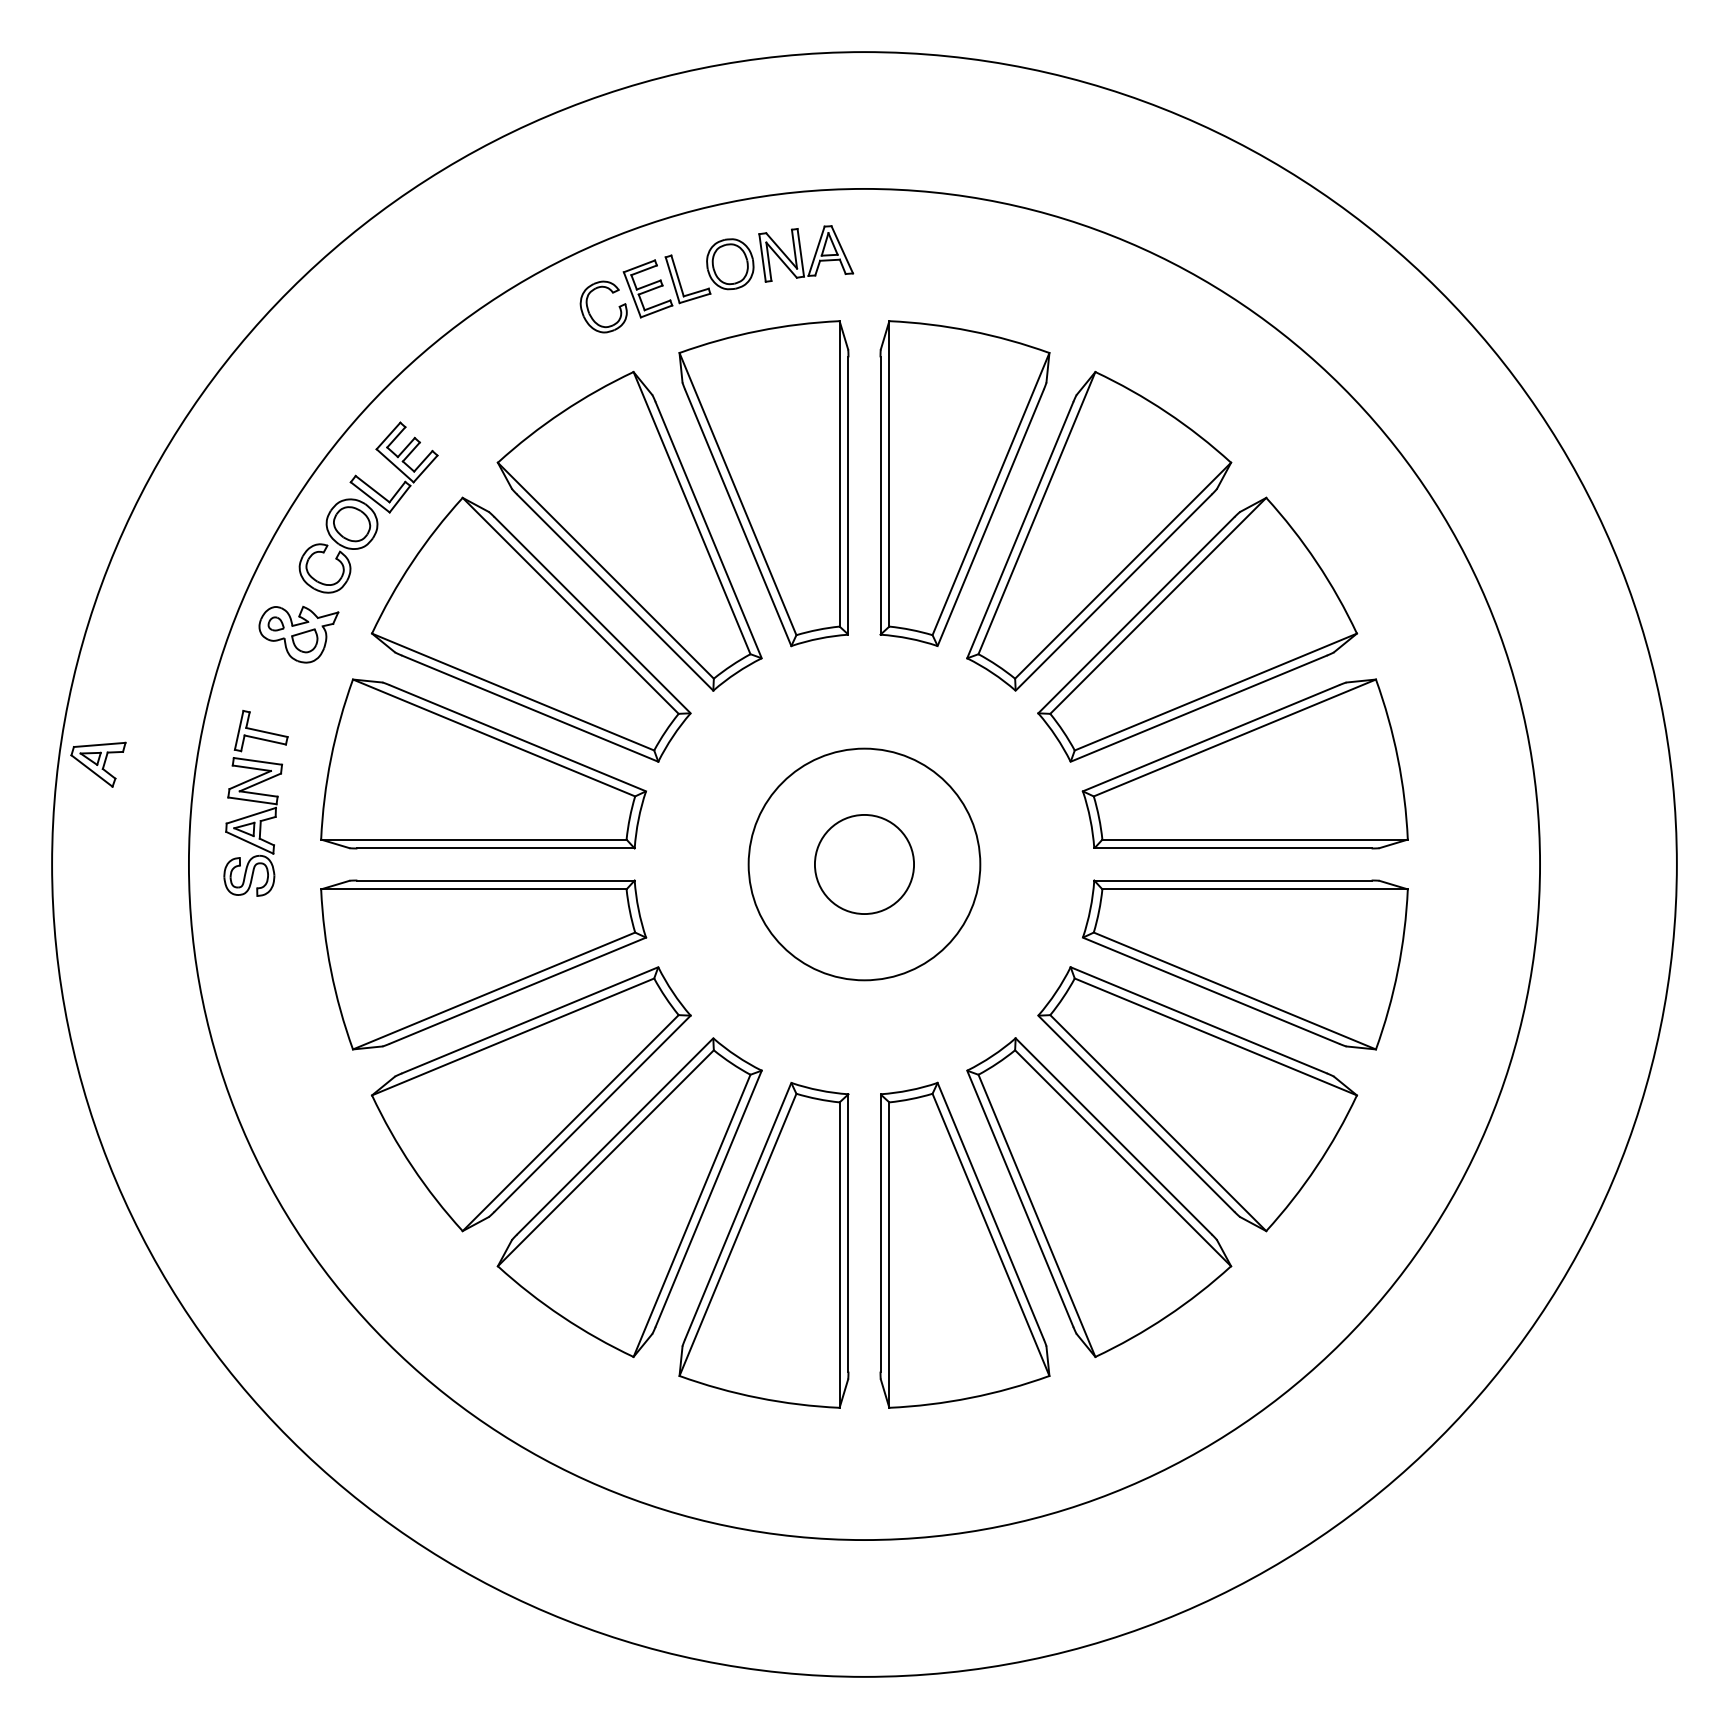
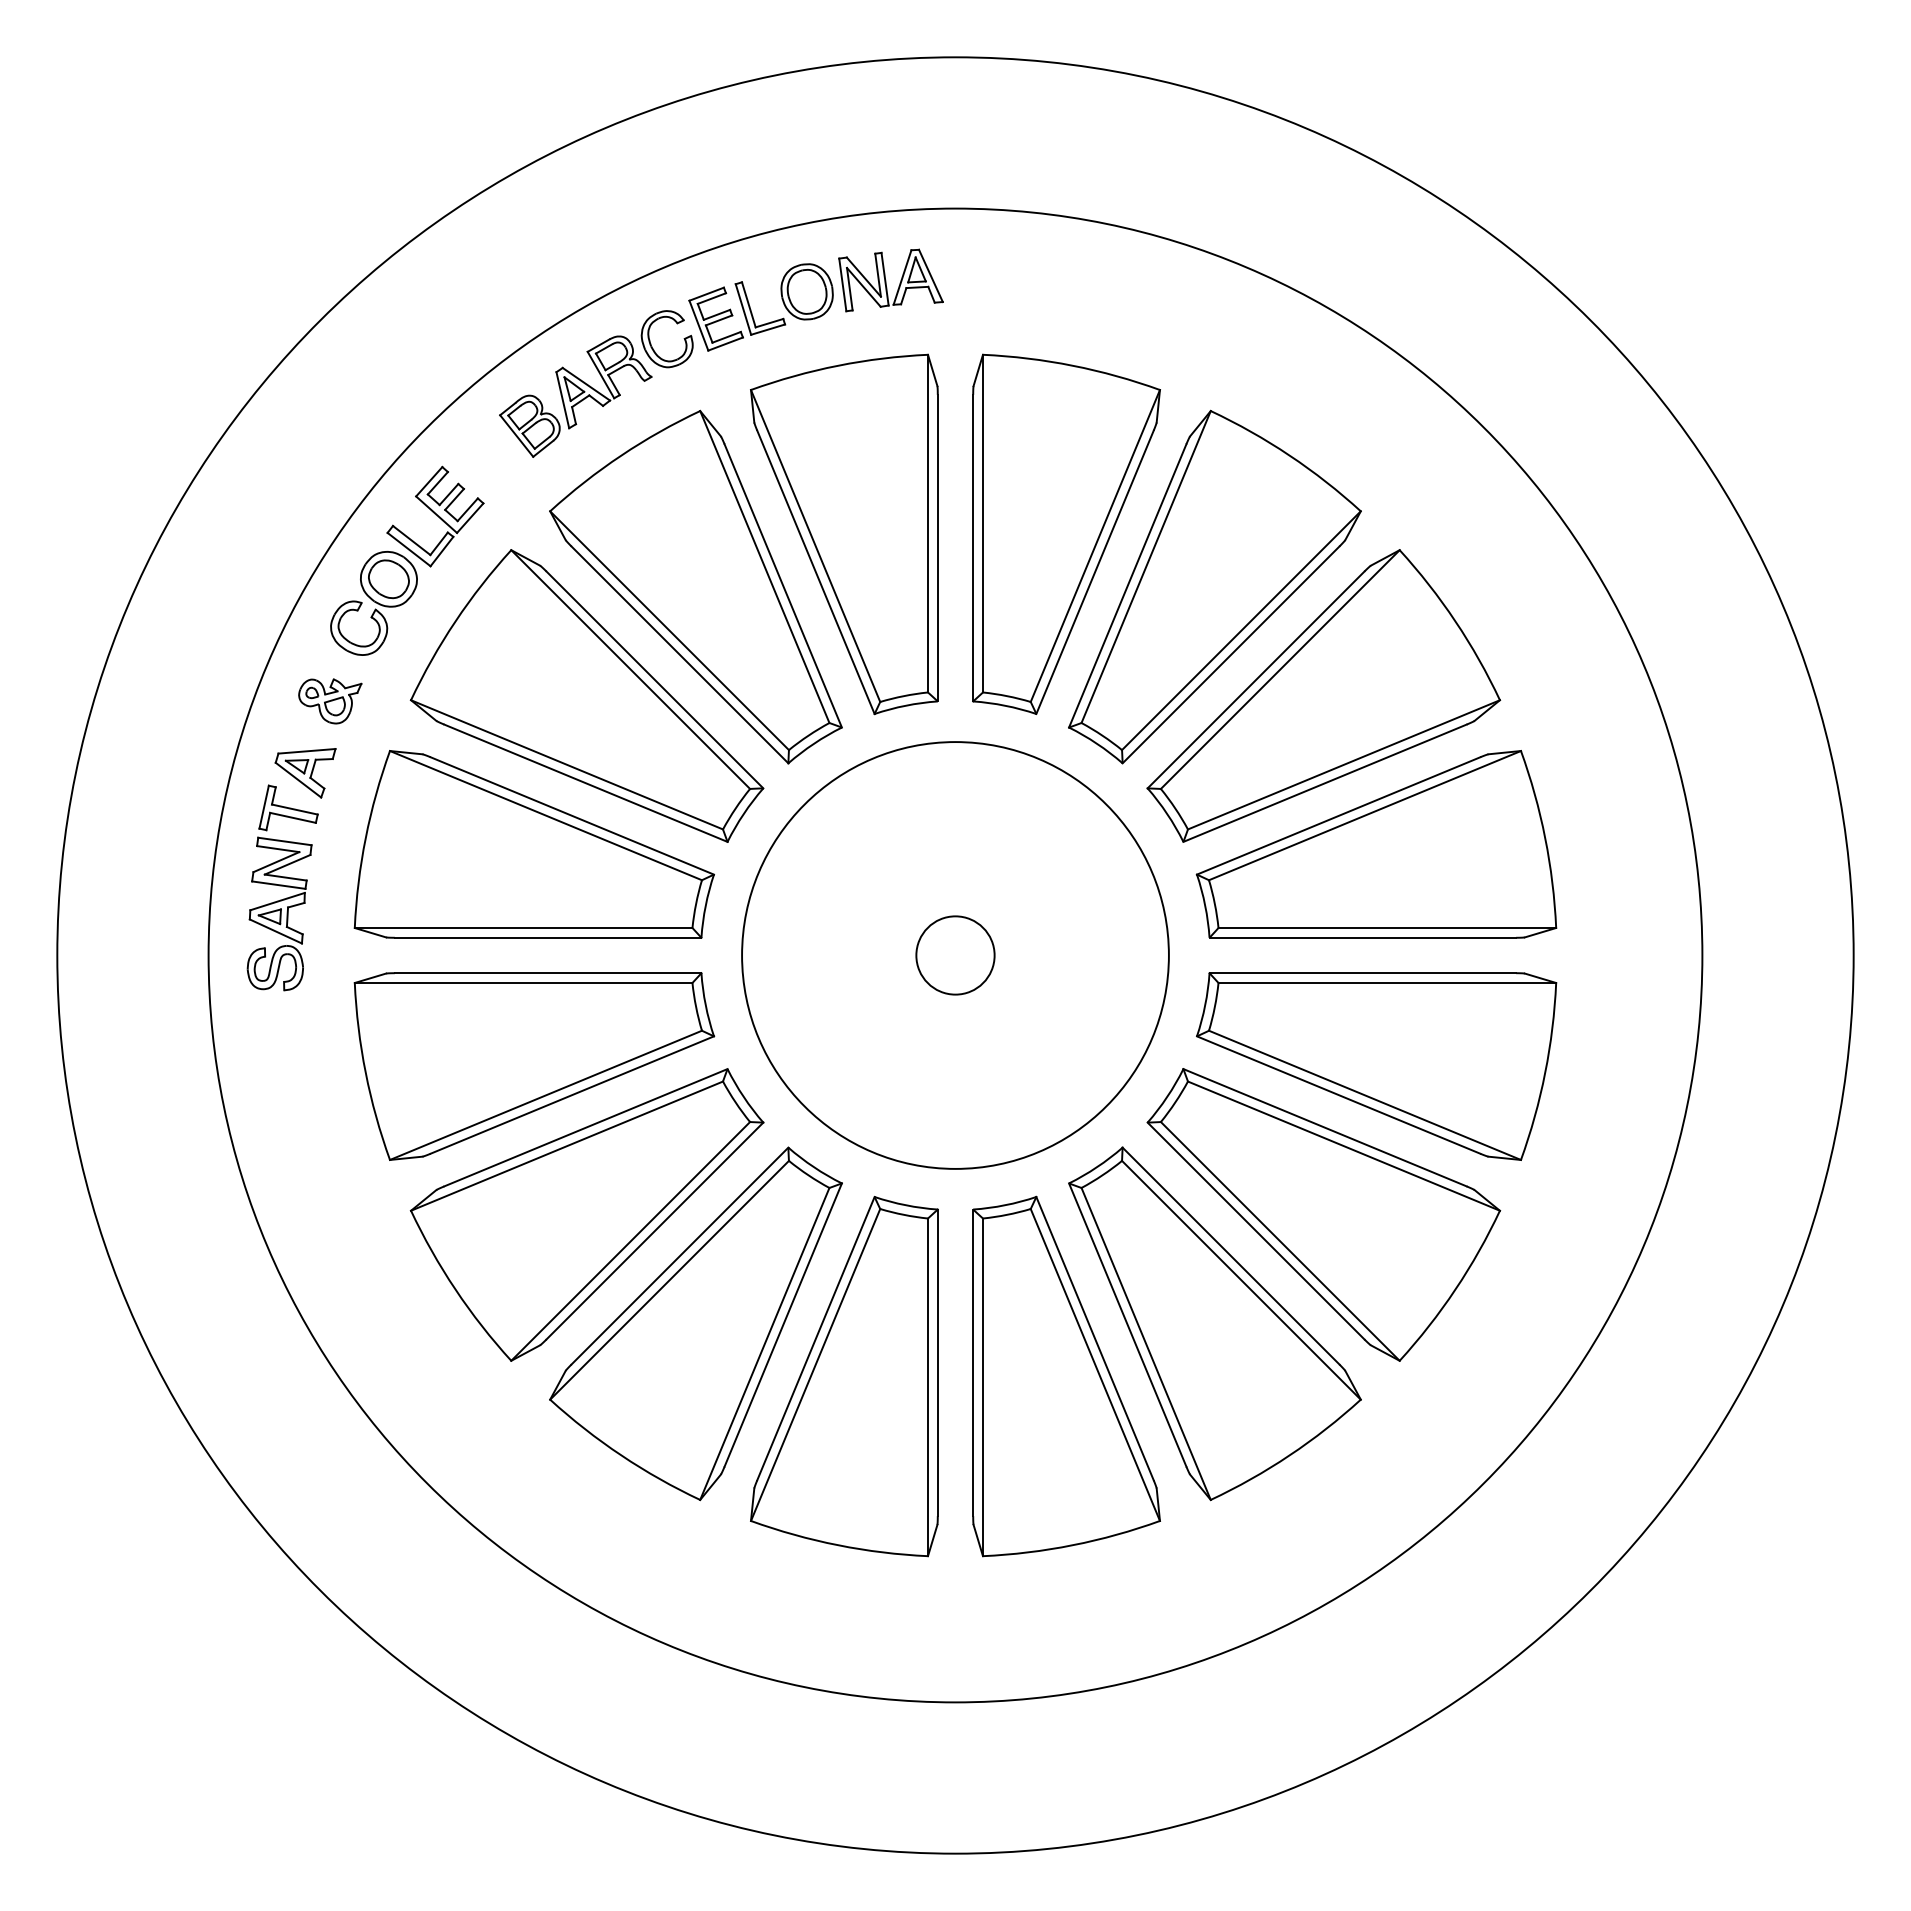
part: (520, 358) -> (575, 396), added
part: (299, 634) -> (330, 701), size x0.71
part: (98, 765) -> (305, 773), moved
circle: (864, 864) -> (955, 955), size x0.71
circle: (864, 864) -> (955, 955), size x1.67

